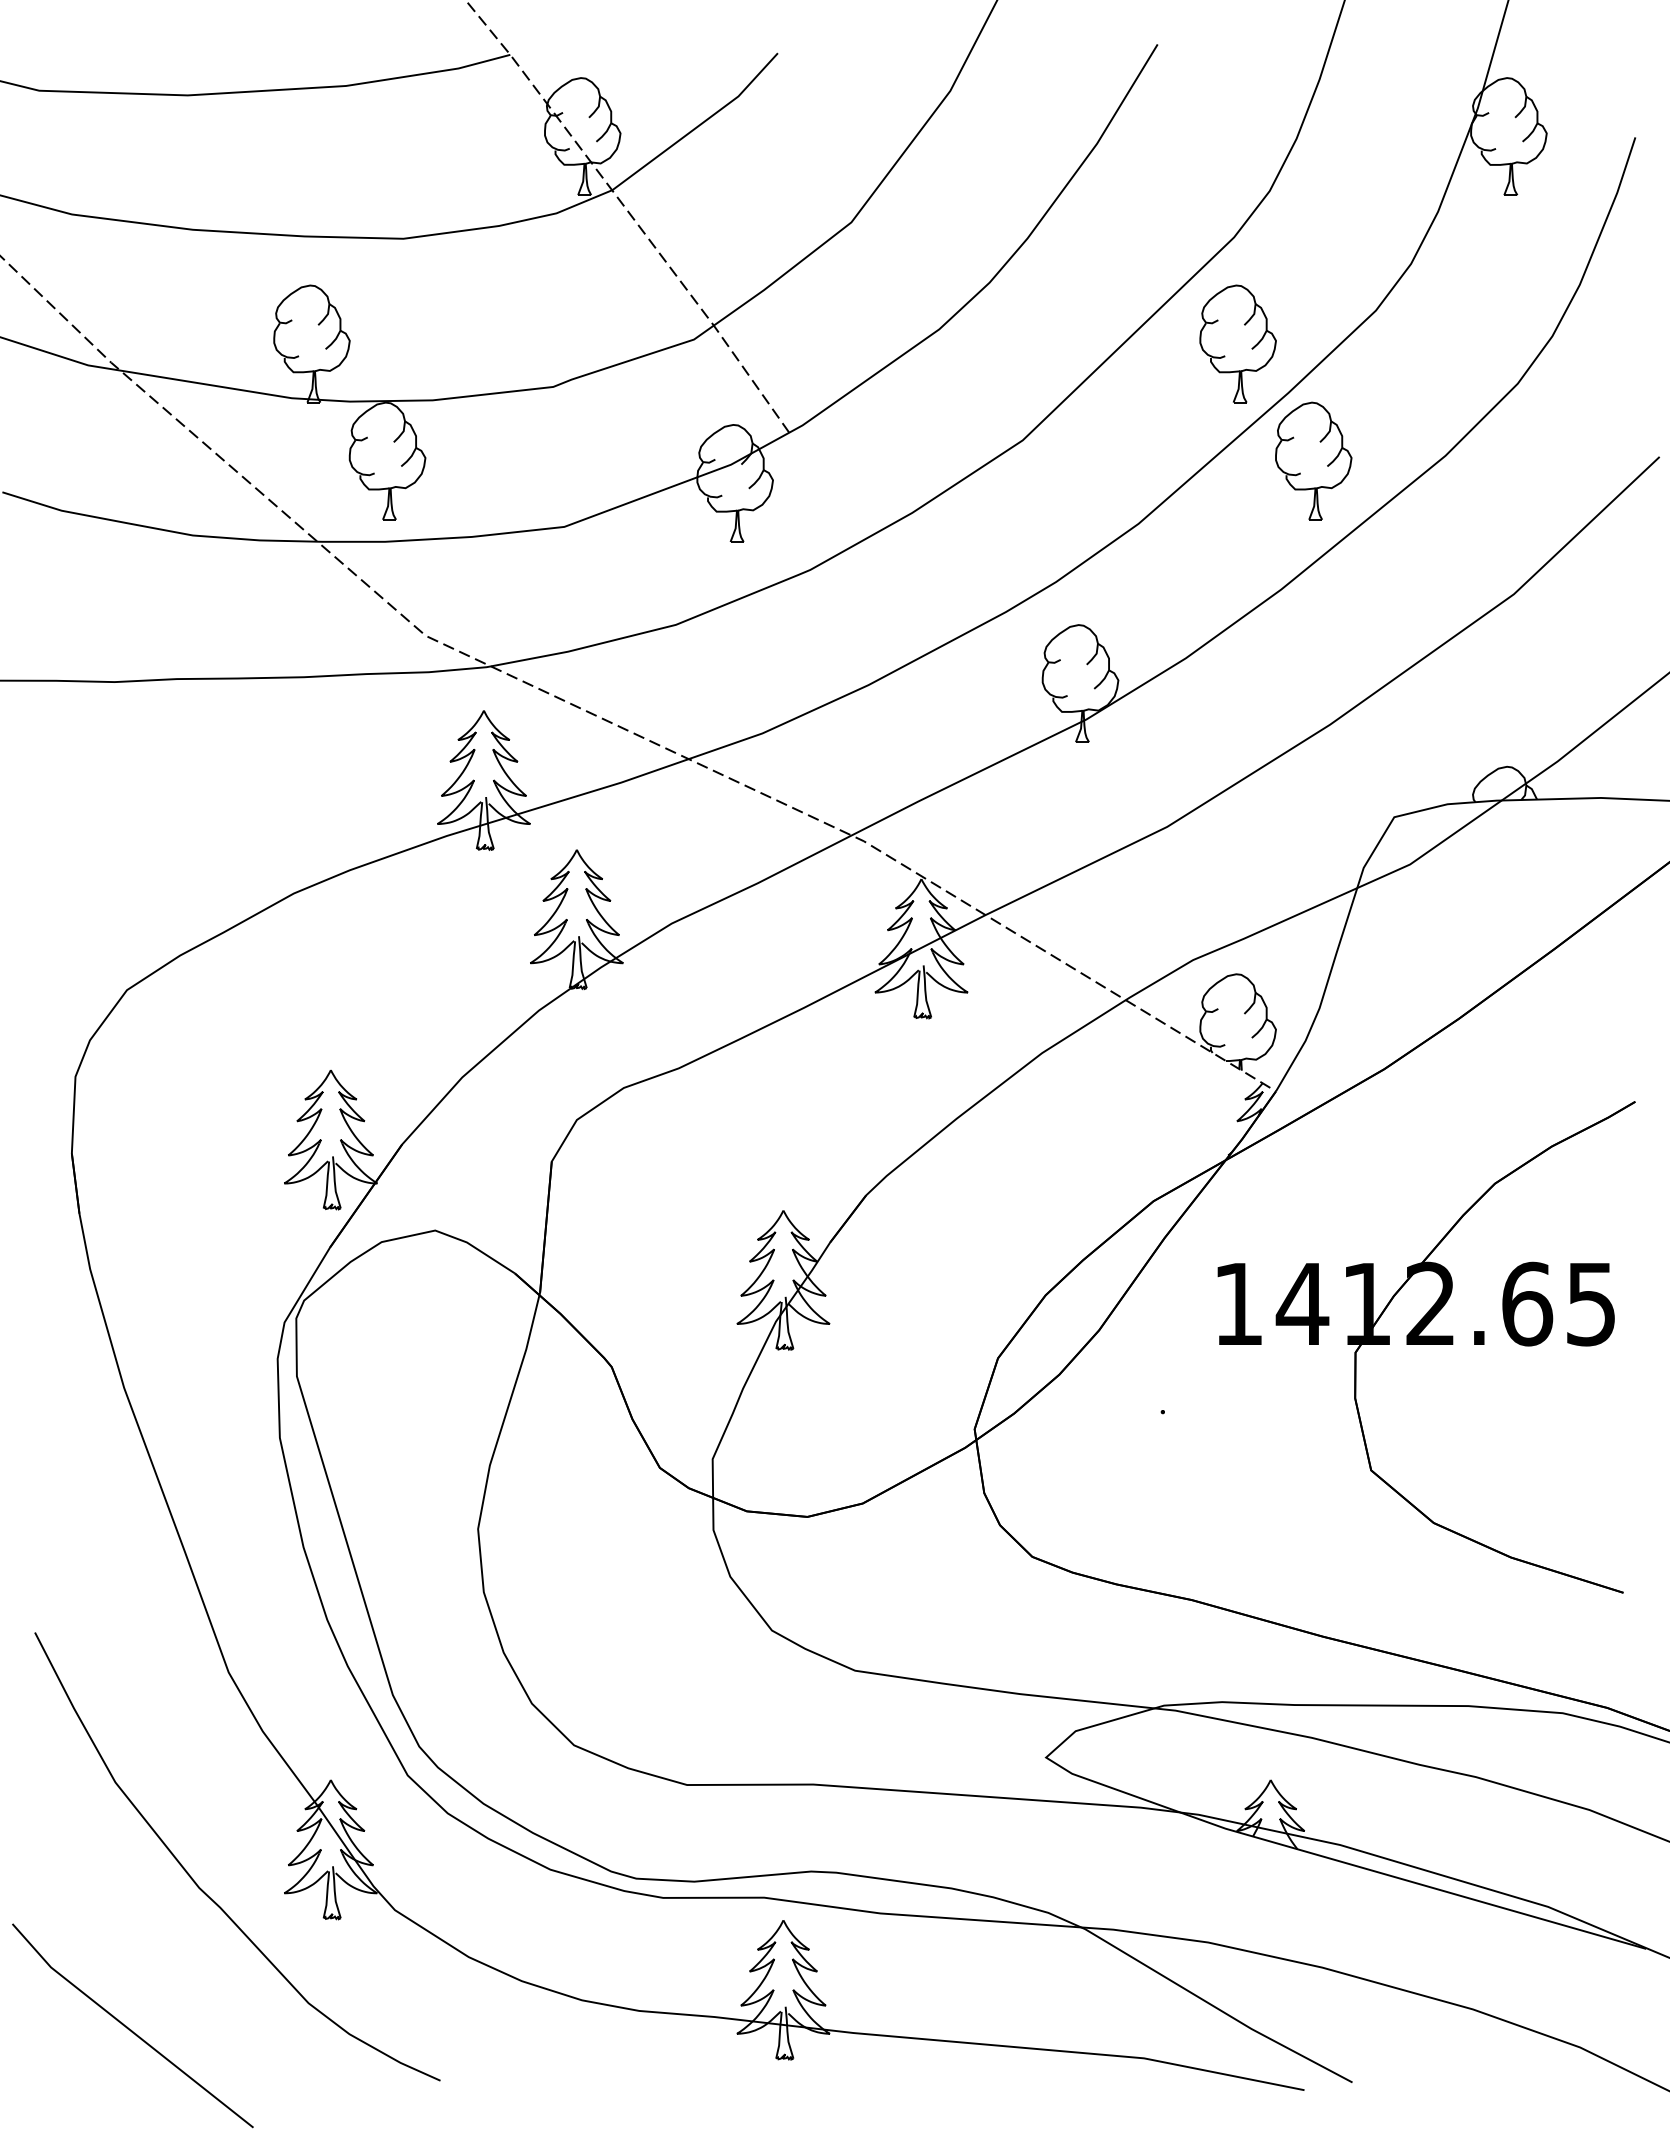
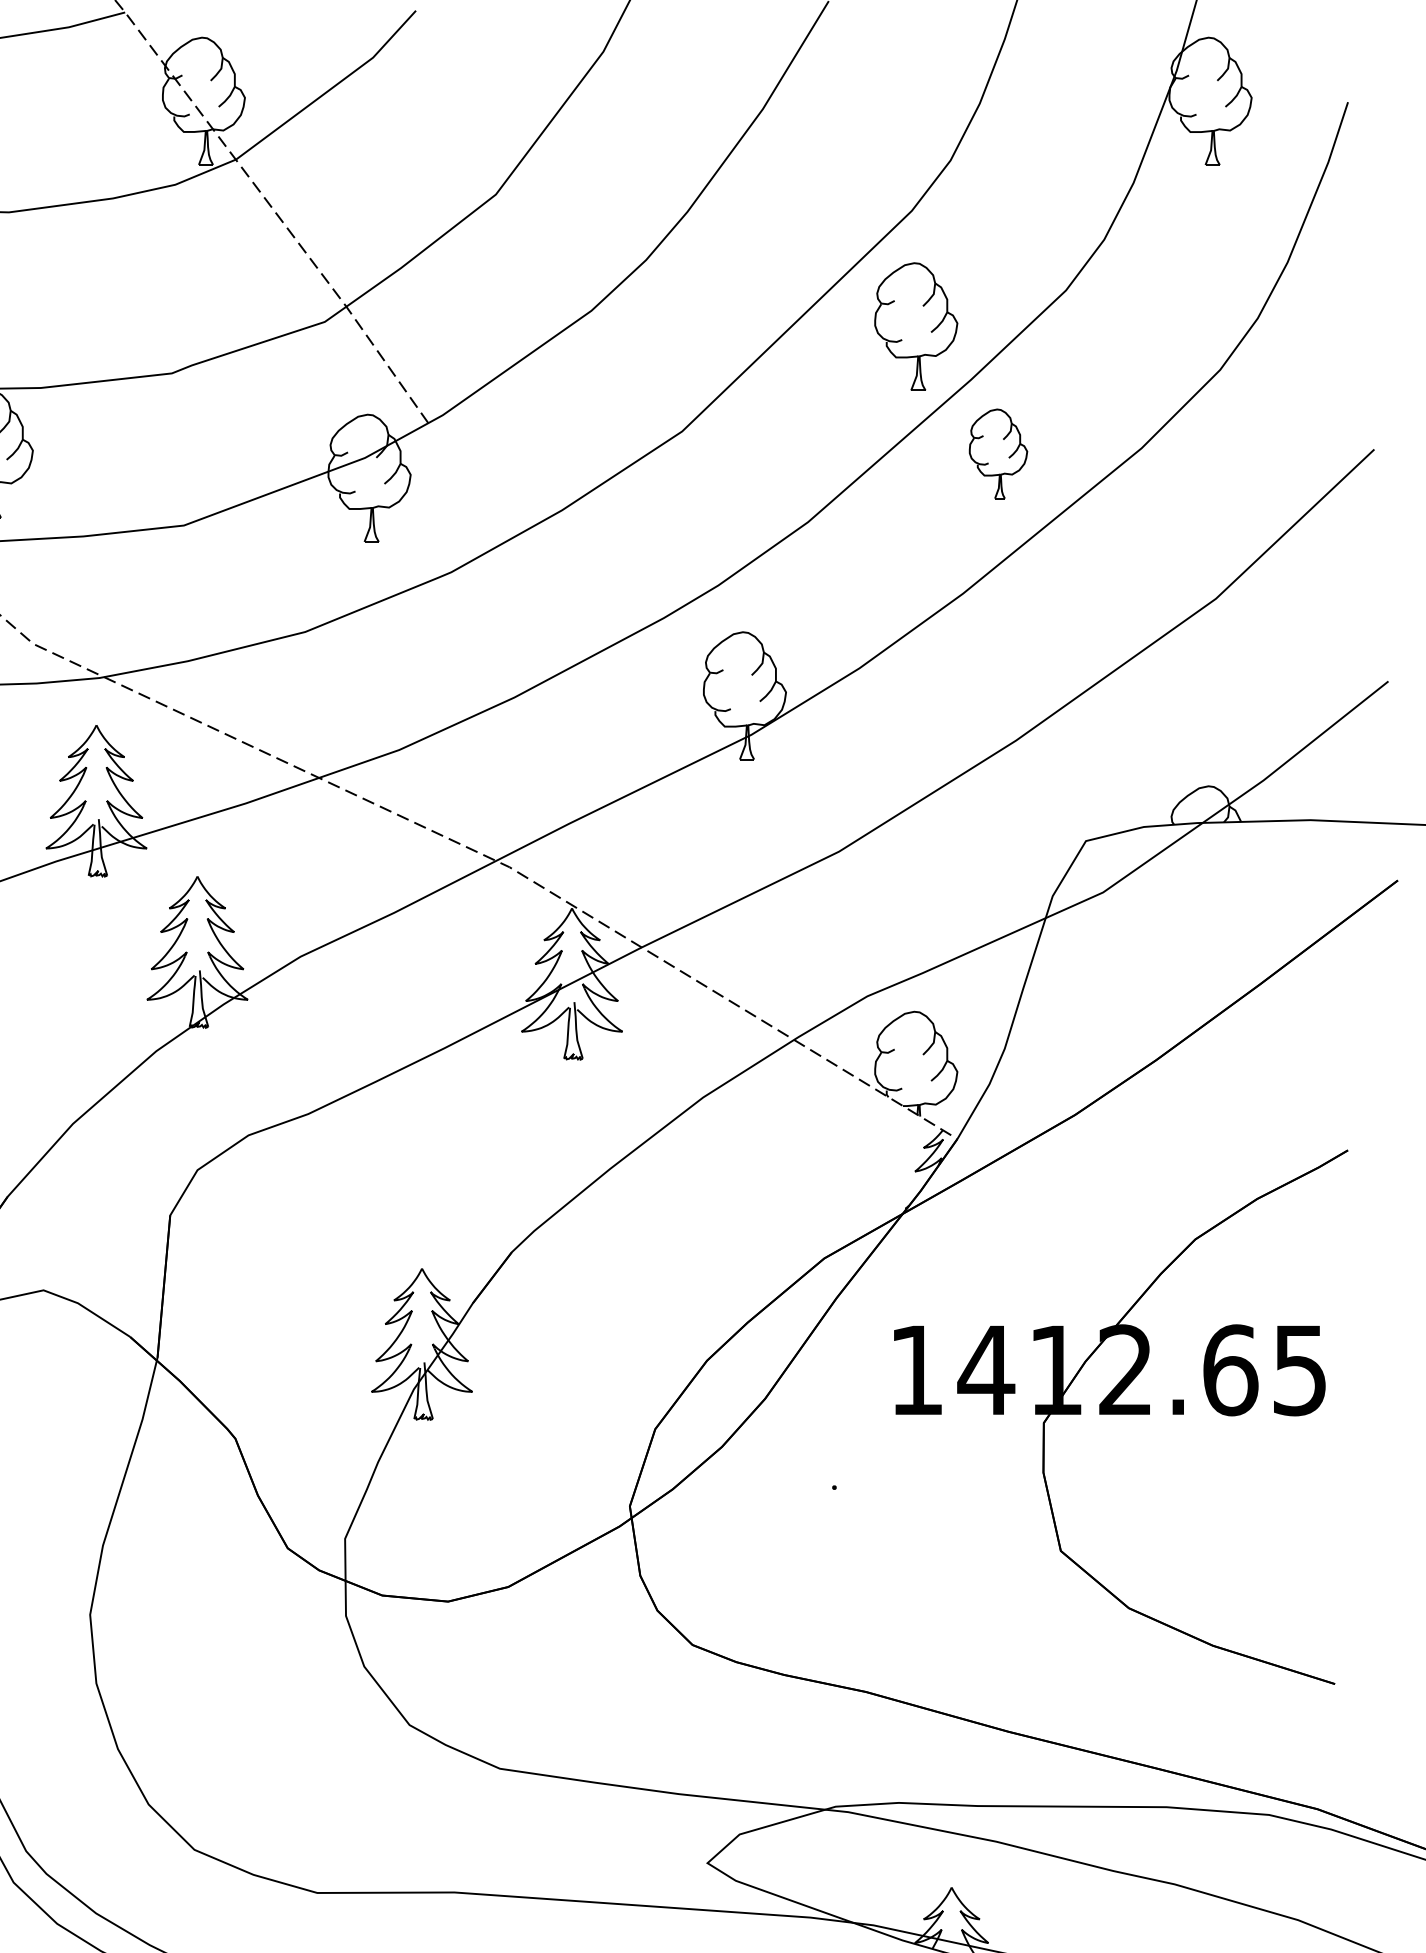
part: (1313, 460) -> (998, 453), size x0.7

